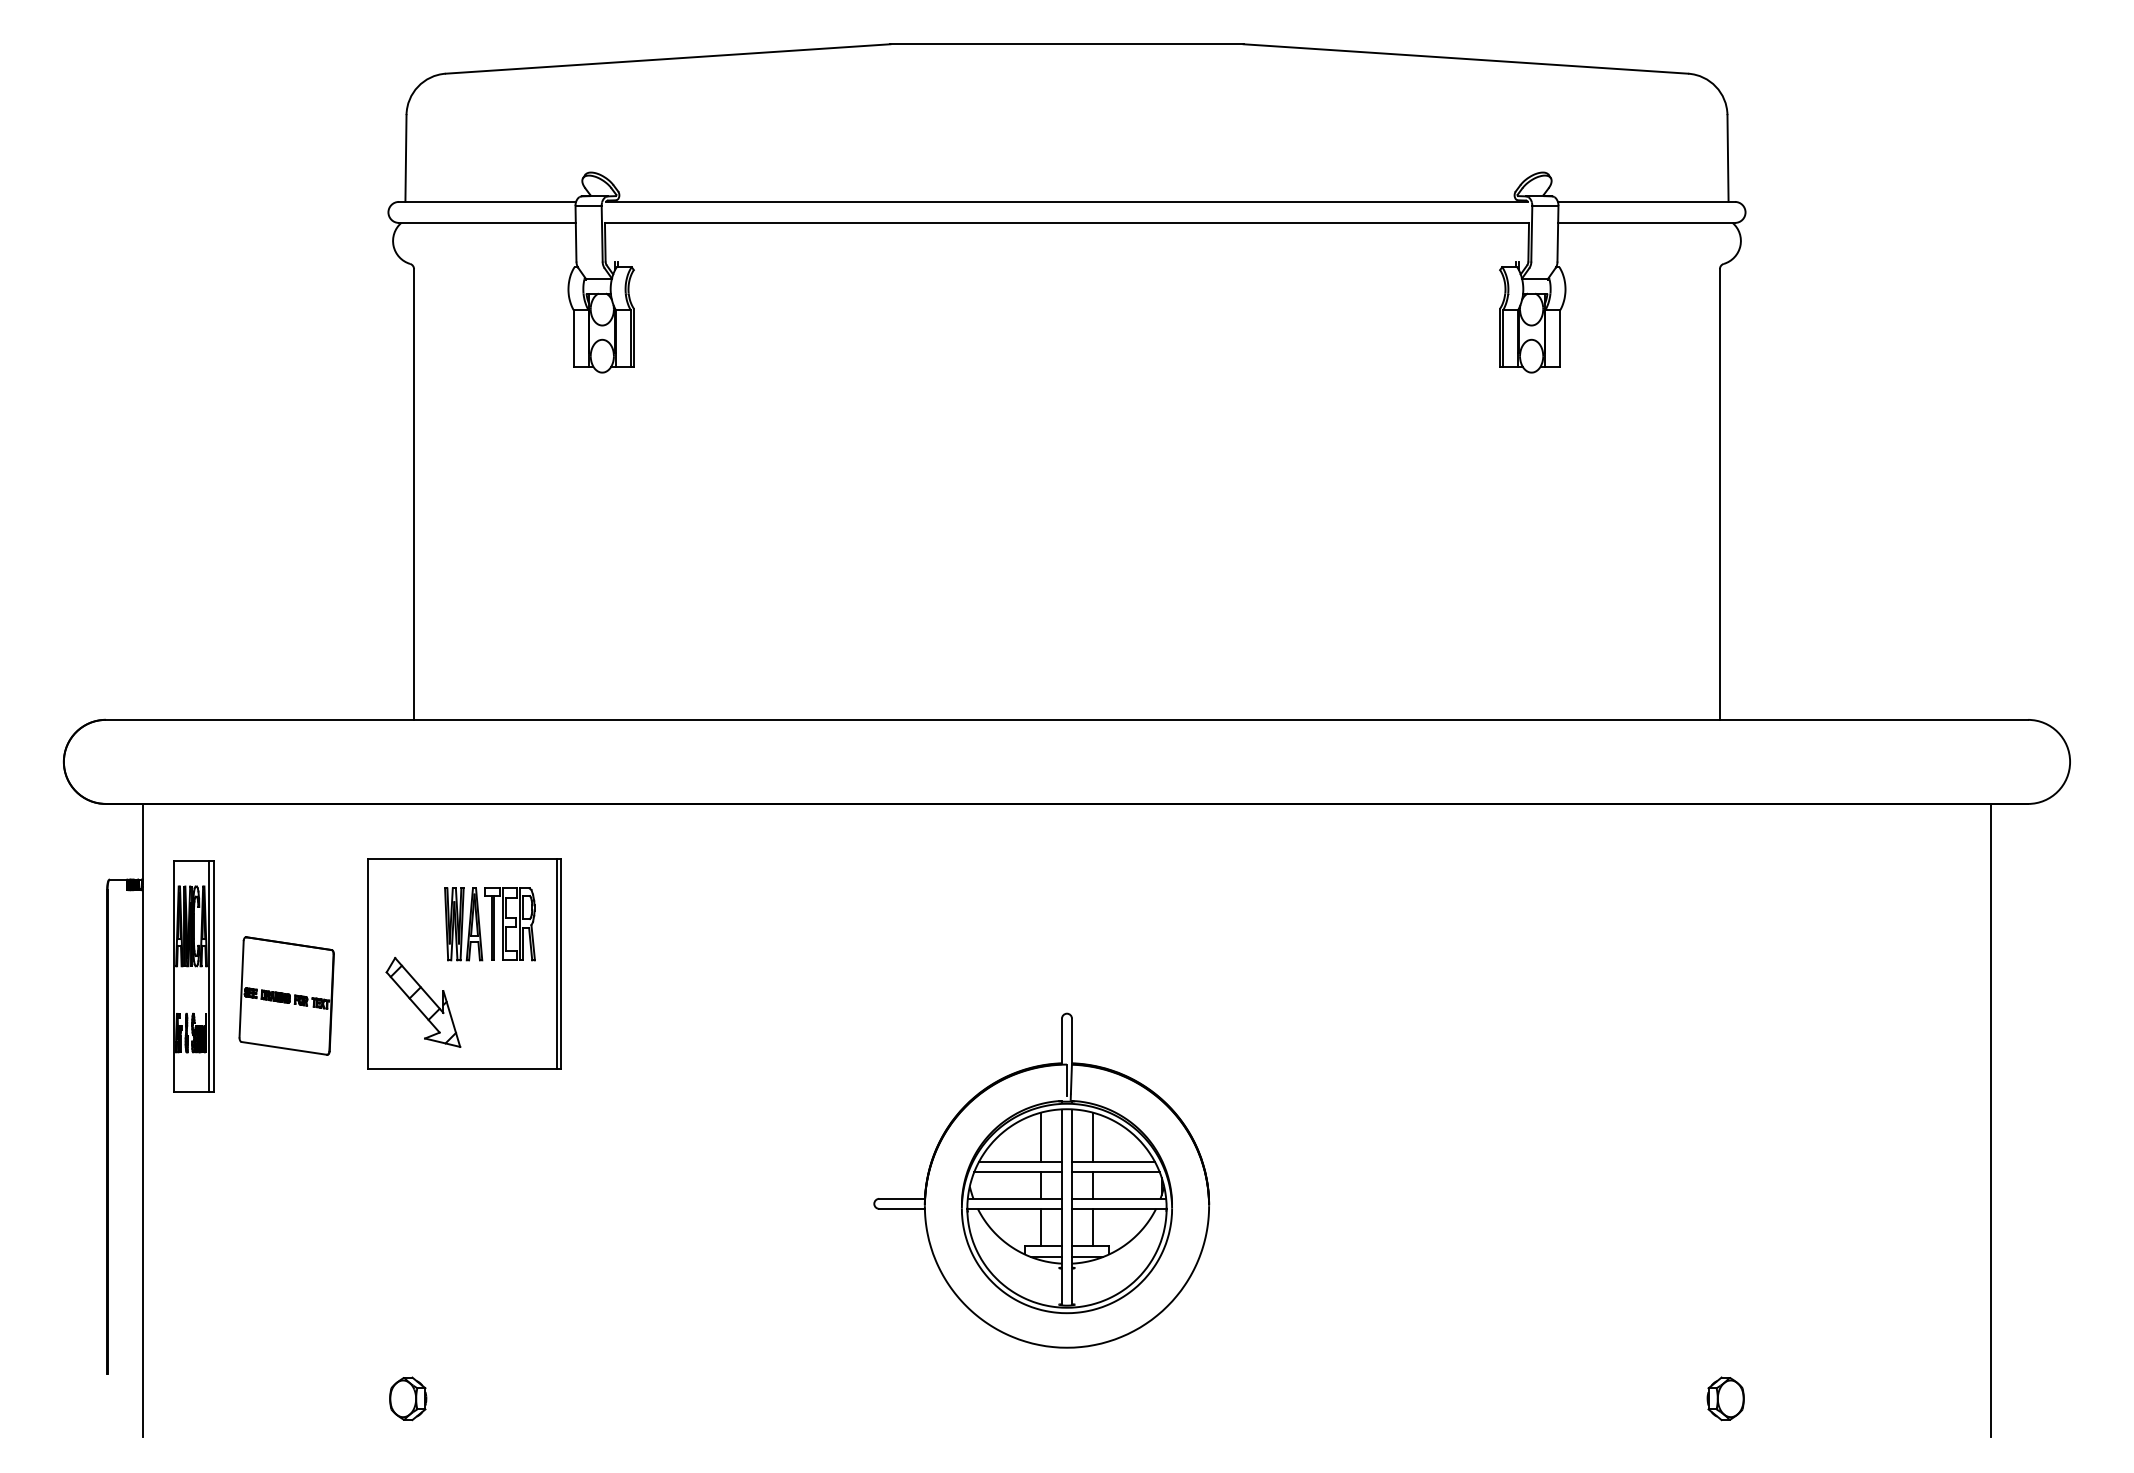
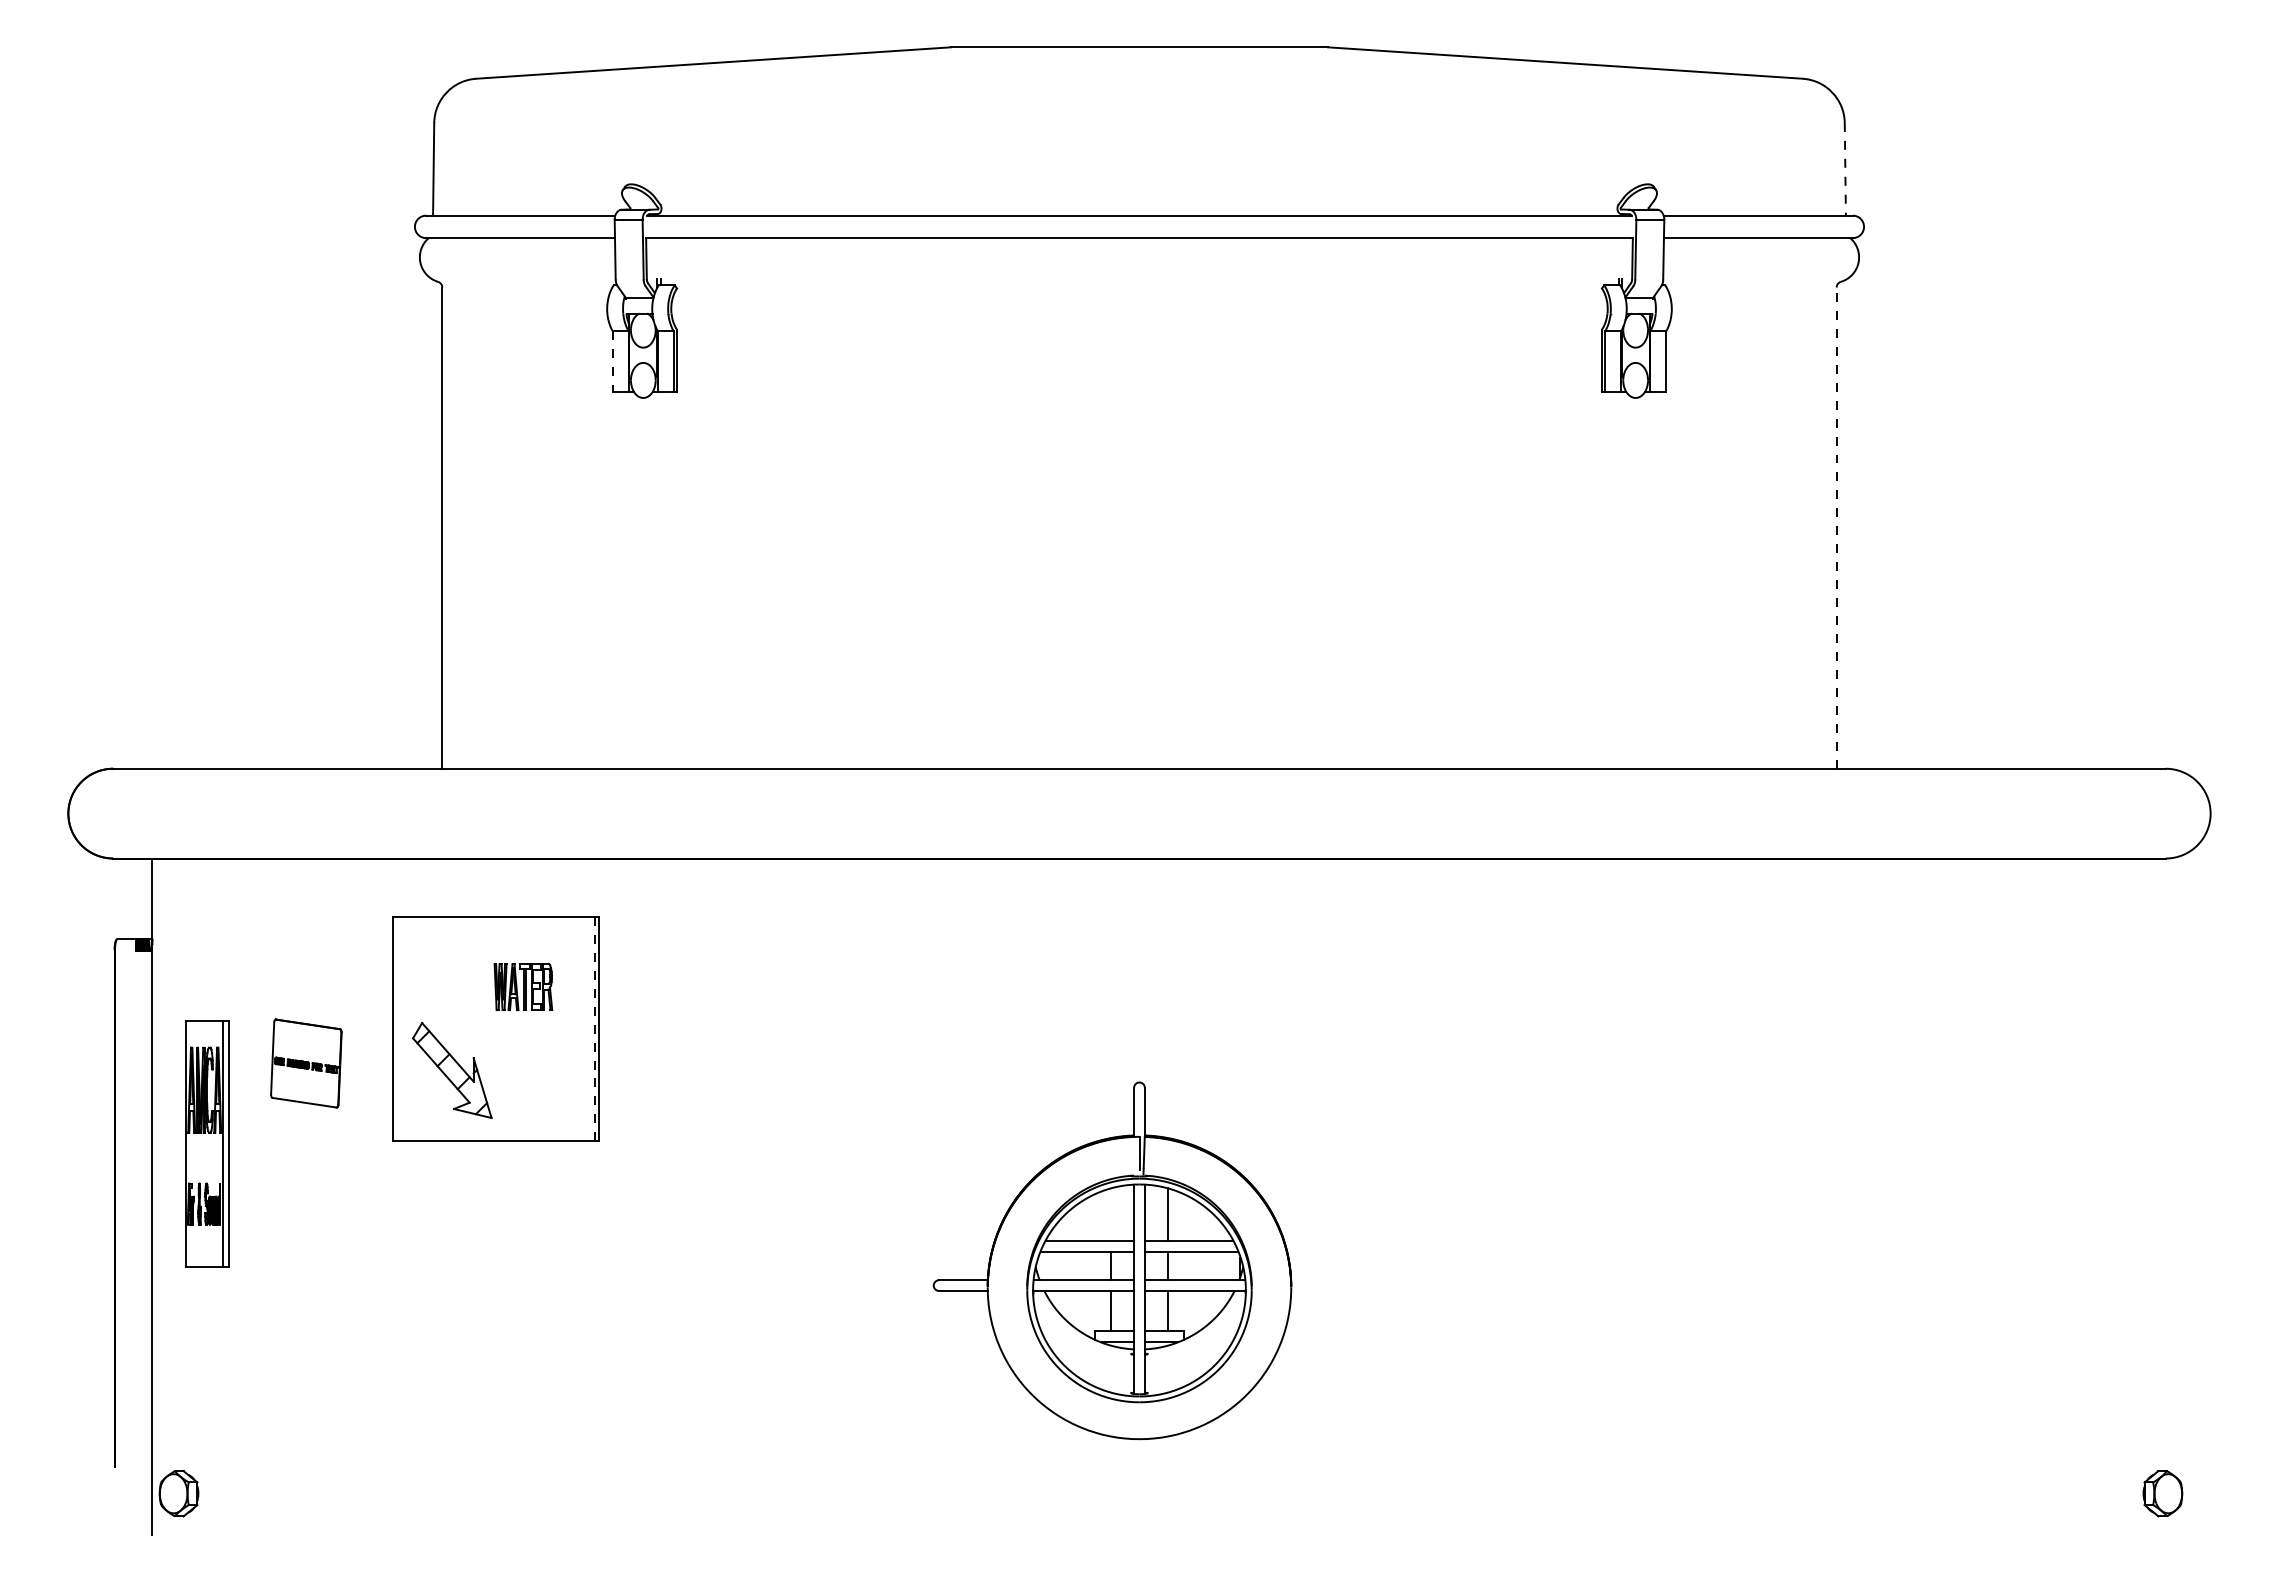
line: (1728, 158) -> (1845, 169), solid -> dashed
line: (573, 339) -> (612, 362), solid -> dashed
line: (1719, 494) -> (1836, 528), solid -> dashed
part: (490, 923) -> (523, 986), size x0.6
line: (556, 963) -> (594, 1028), solid -> dashed
part: (194, 976) -> (207, 1143), moved
part: (286, 995) -> (306, 1063), size x0.7
line: (1991, 1120) -> (2126, 1196), removed
line: (1040, 1137) -> (1111, 1214), removed
part: (407, 1398) -> (178, 1493), moved
part: (1725, 1398) -> (2162, 1493), moved

